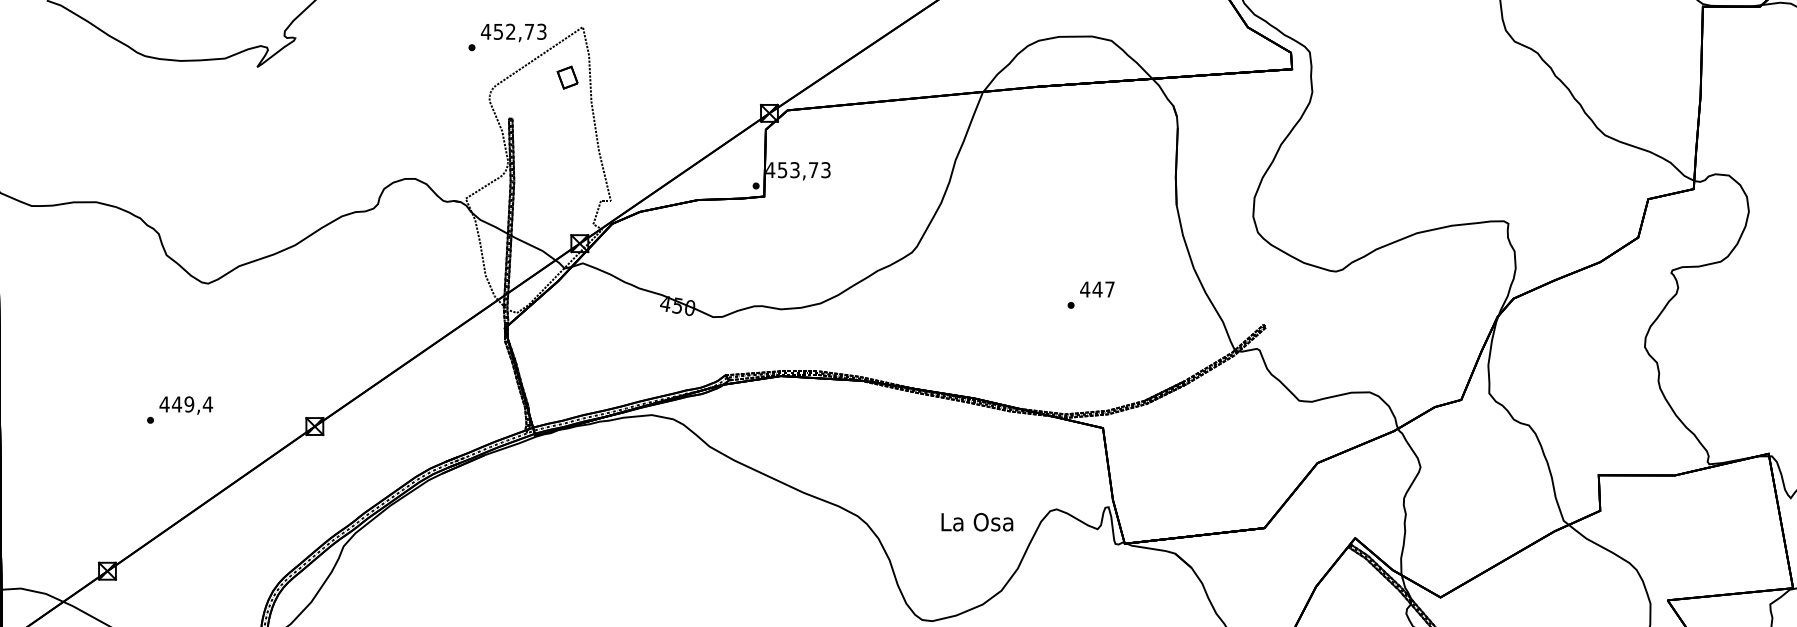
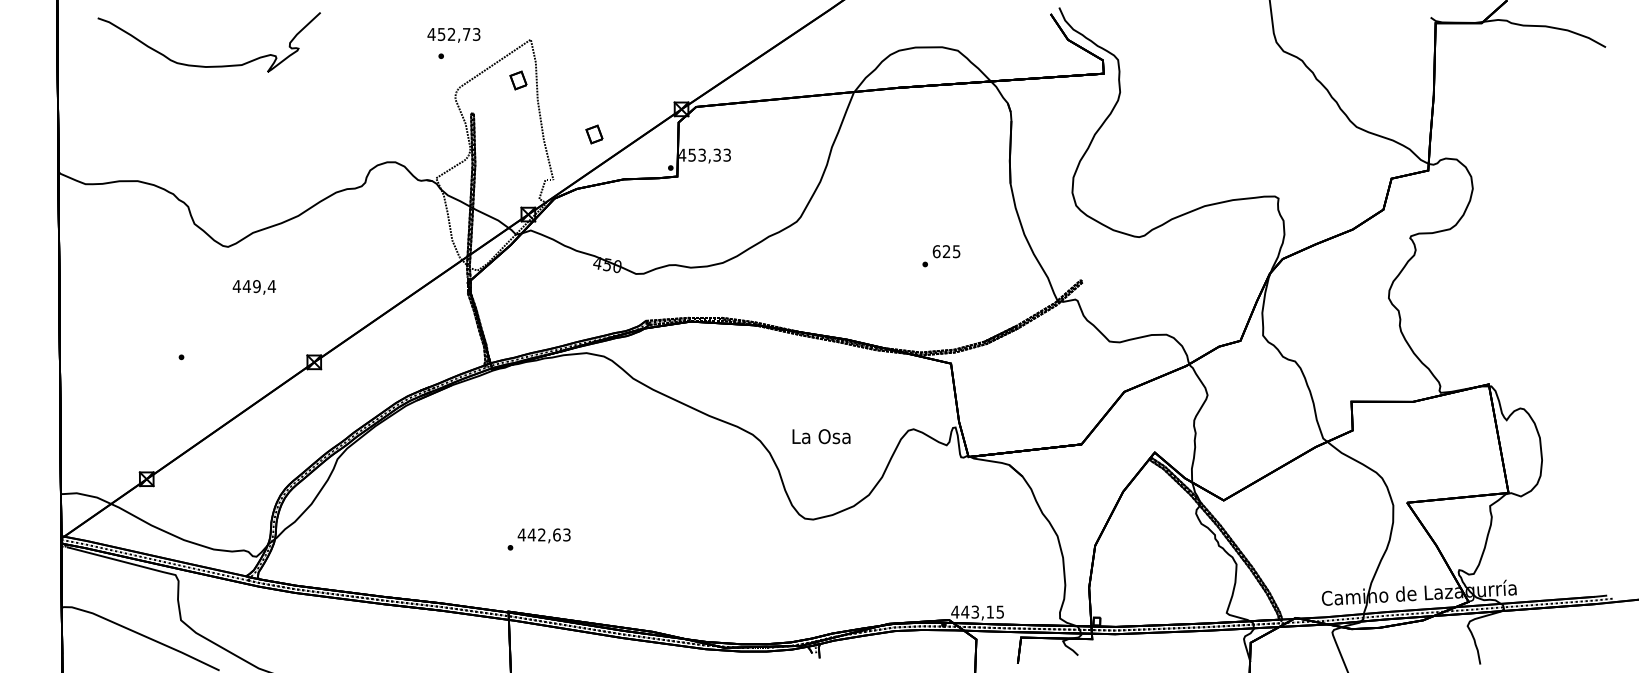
text: (513, 33) -> (453, 35), moved
part: (661, 144) -> (594, 134), added
text: (812, 169) -> (716, 154), 453,73 -> 453,33
text: (1097, 289) -> (946, 251), 447 -> 625
text: (185, 405) -> (253, 287), moved
text: (977, 522) -> (821, 436), moved

